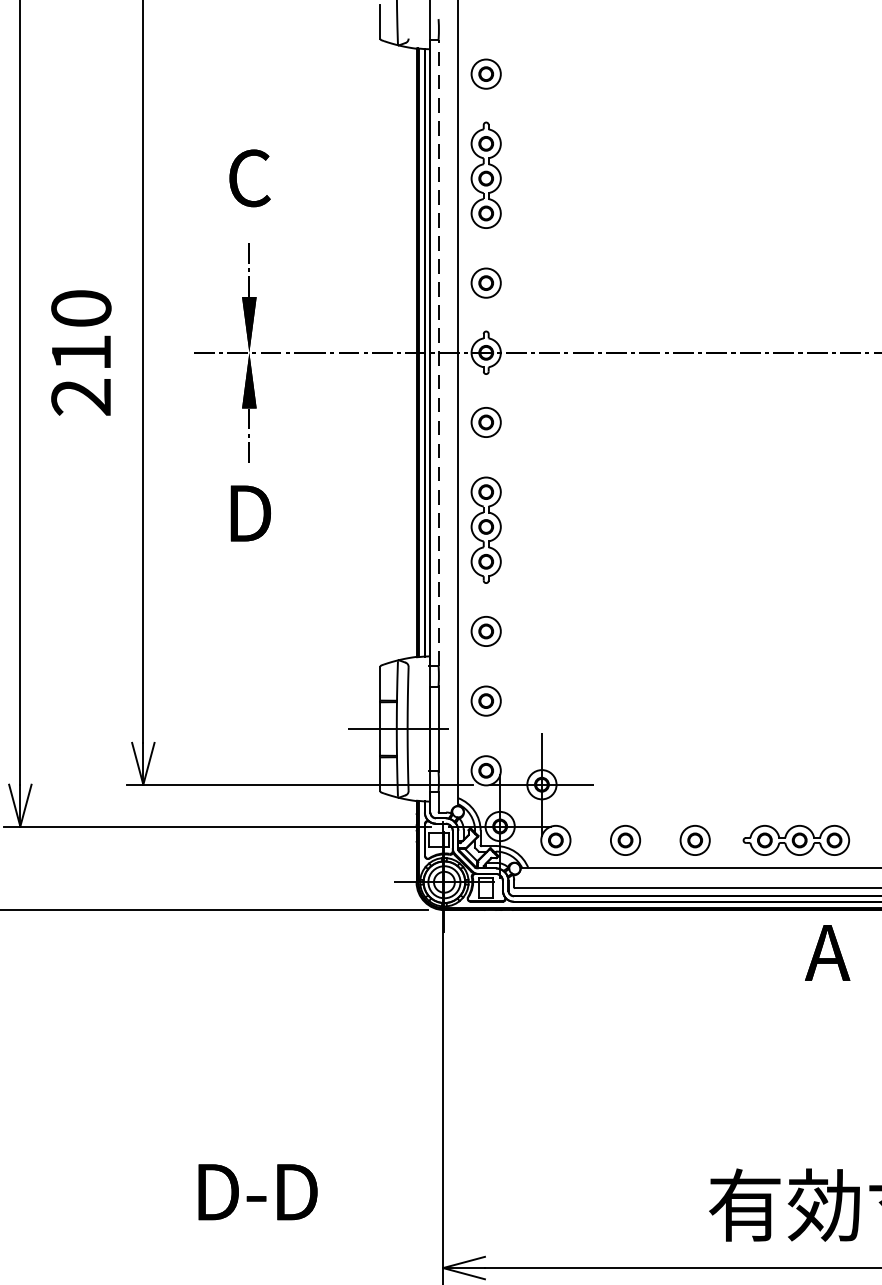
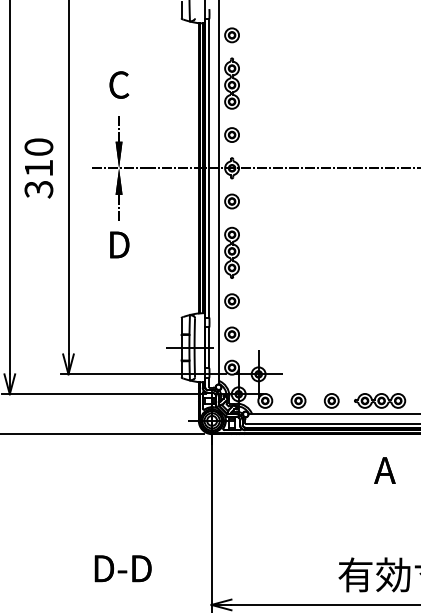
line: (438, 351) -> (209, 167), dashed -> solid
text: (82, 397) -> (39, 189), 210 -> 310
text: (826, 952) -> (384, 470), moved

